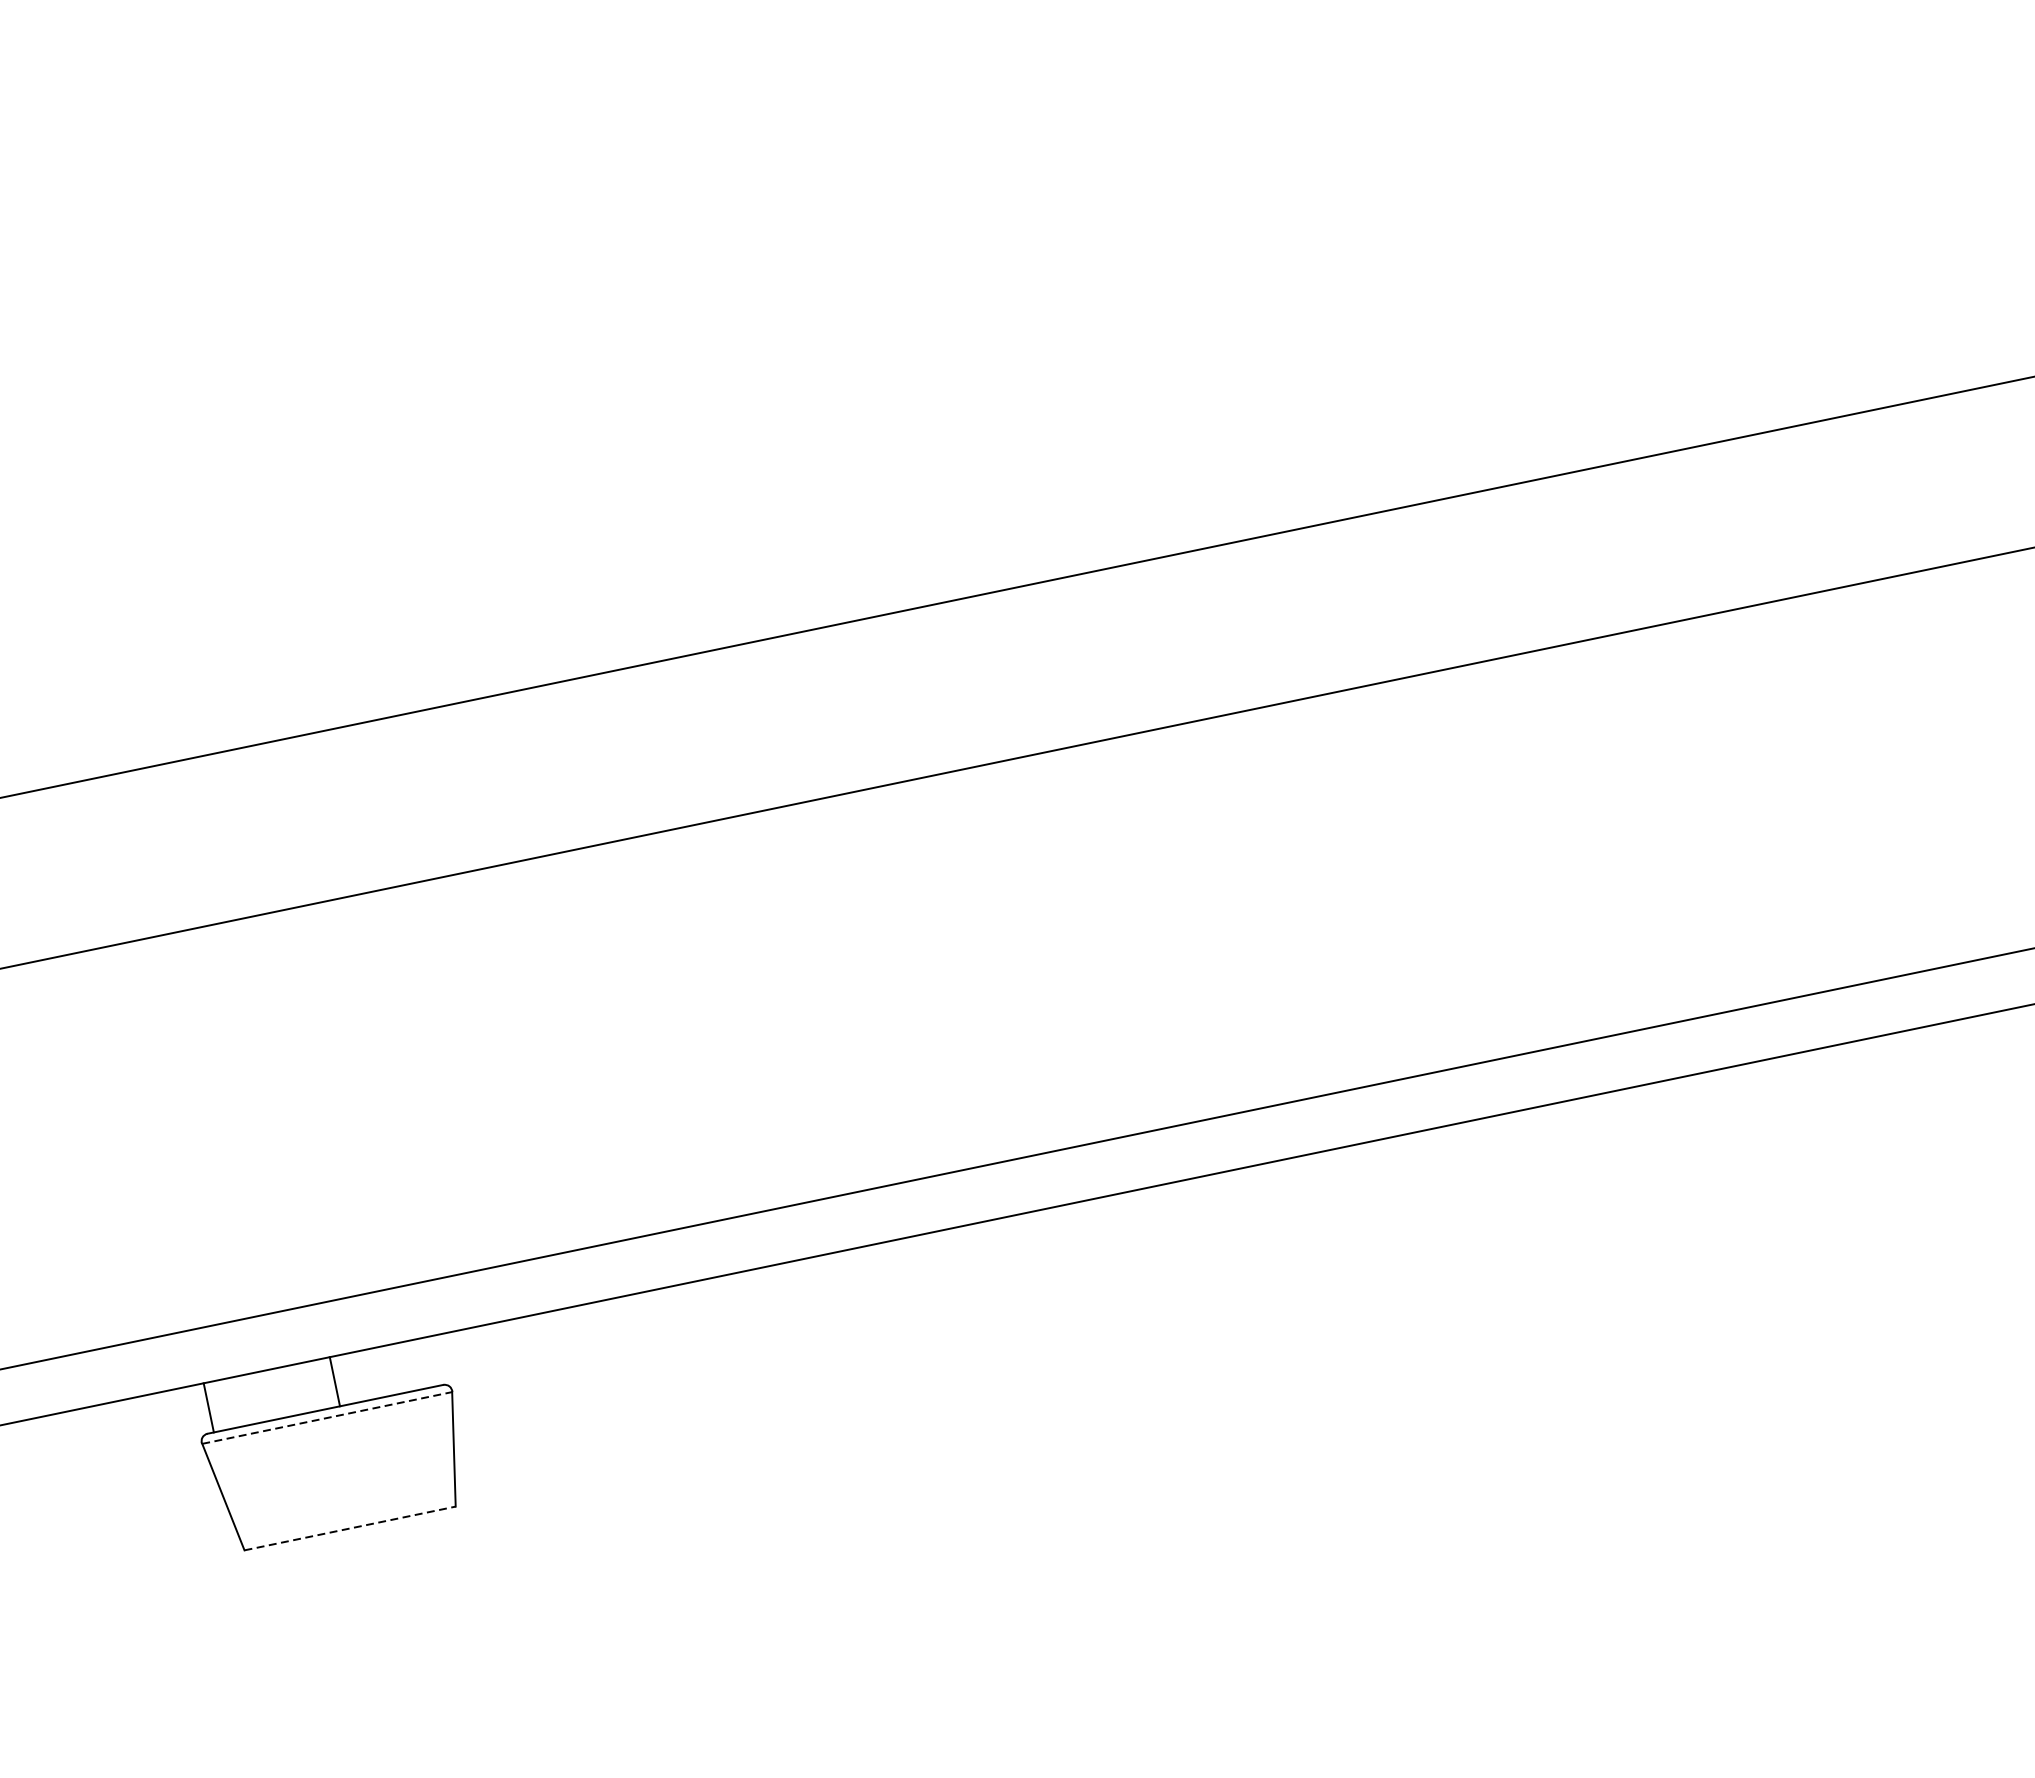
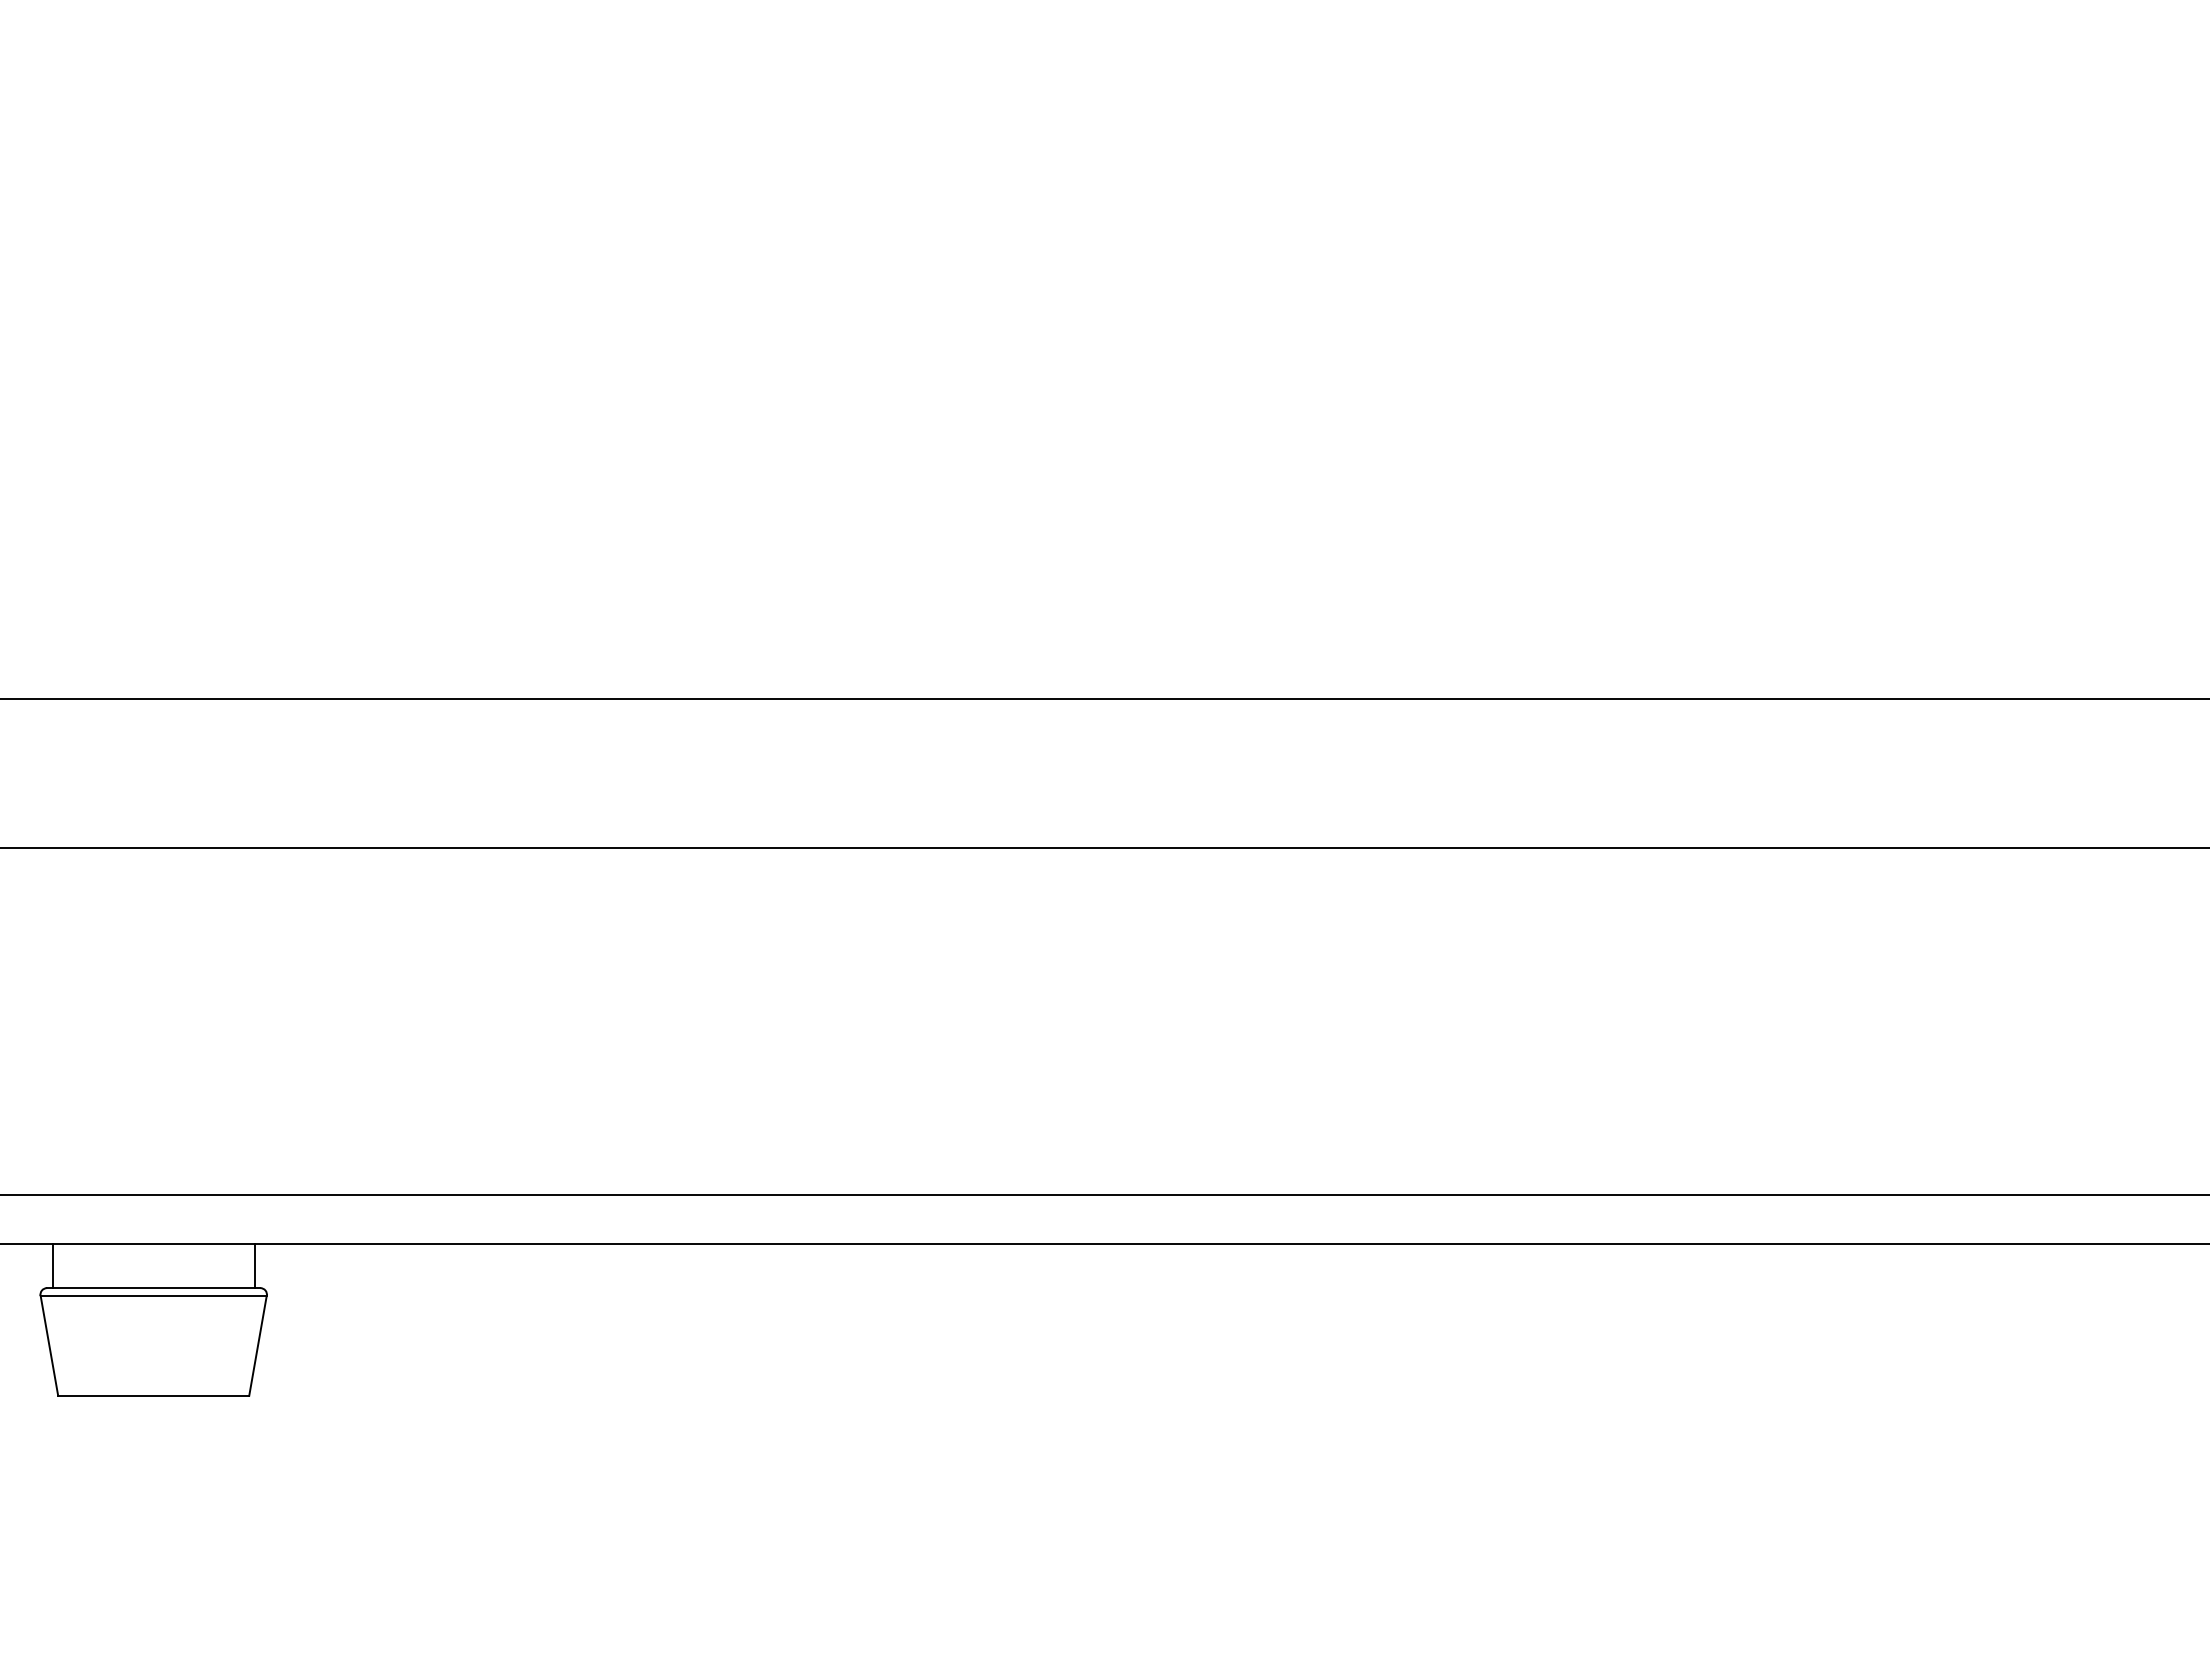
line: (334, 1381) -> (254, 1265), moved
line: (328, 1417) -> (154, 1295), dashed -> solid
line: (349, 1528) -> (153, 1395), dashed -> solid

